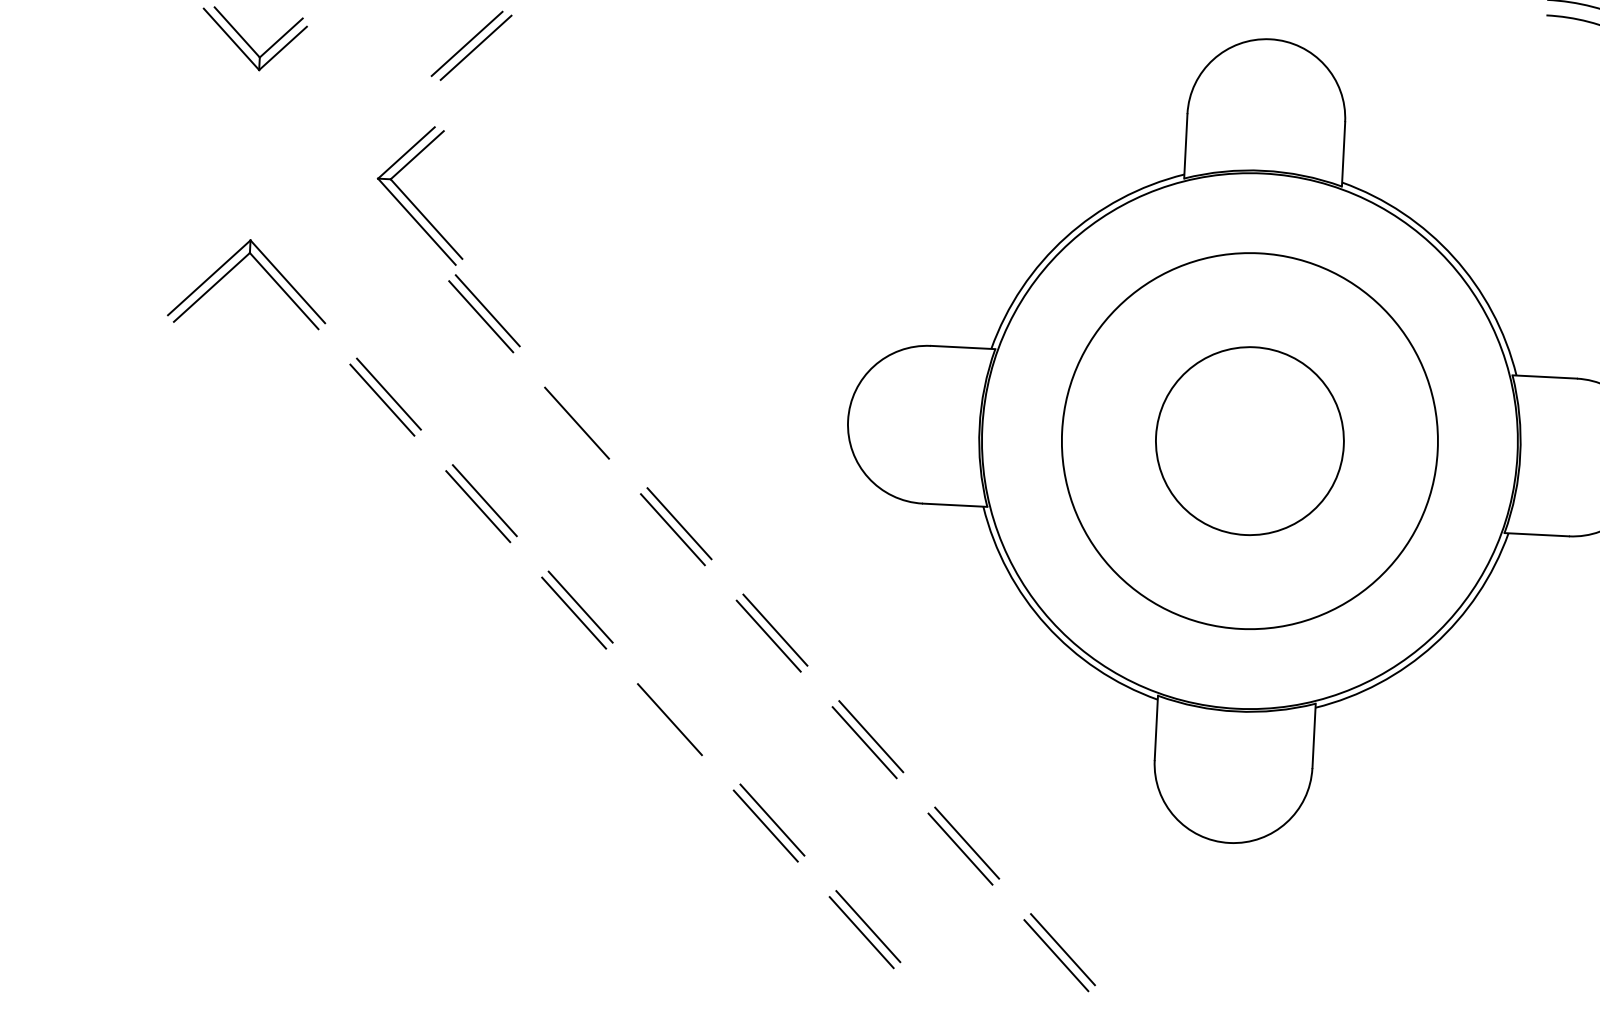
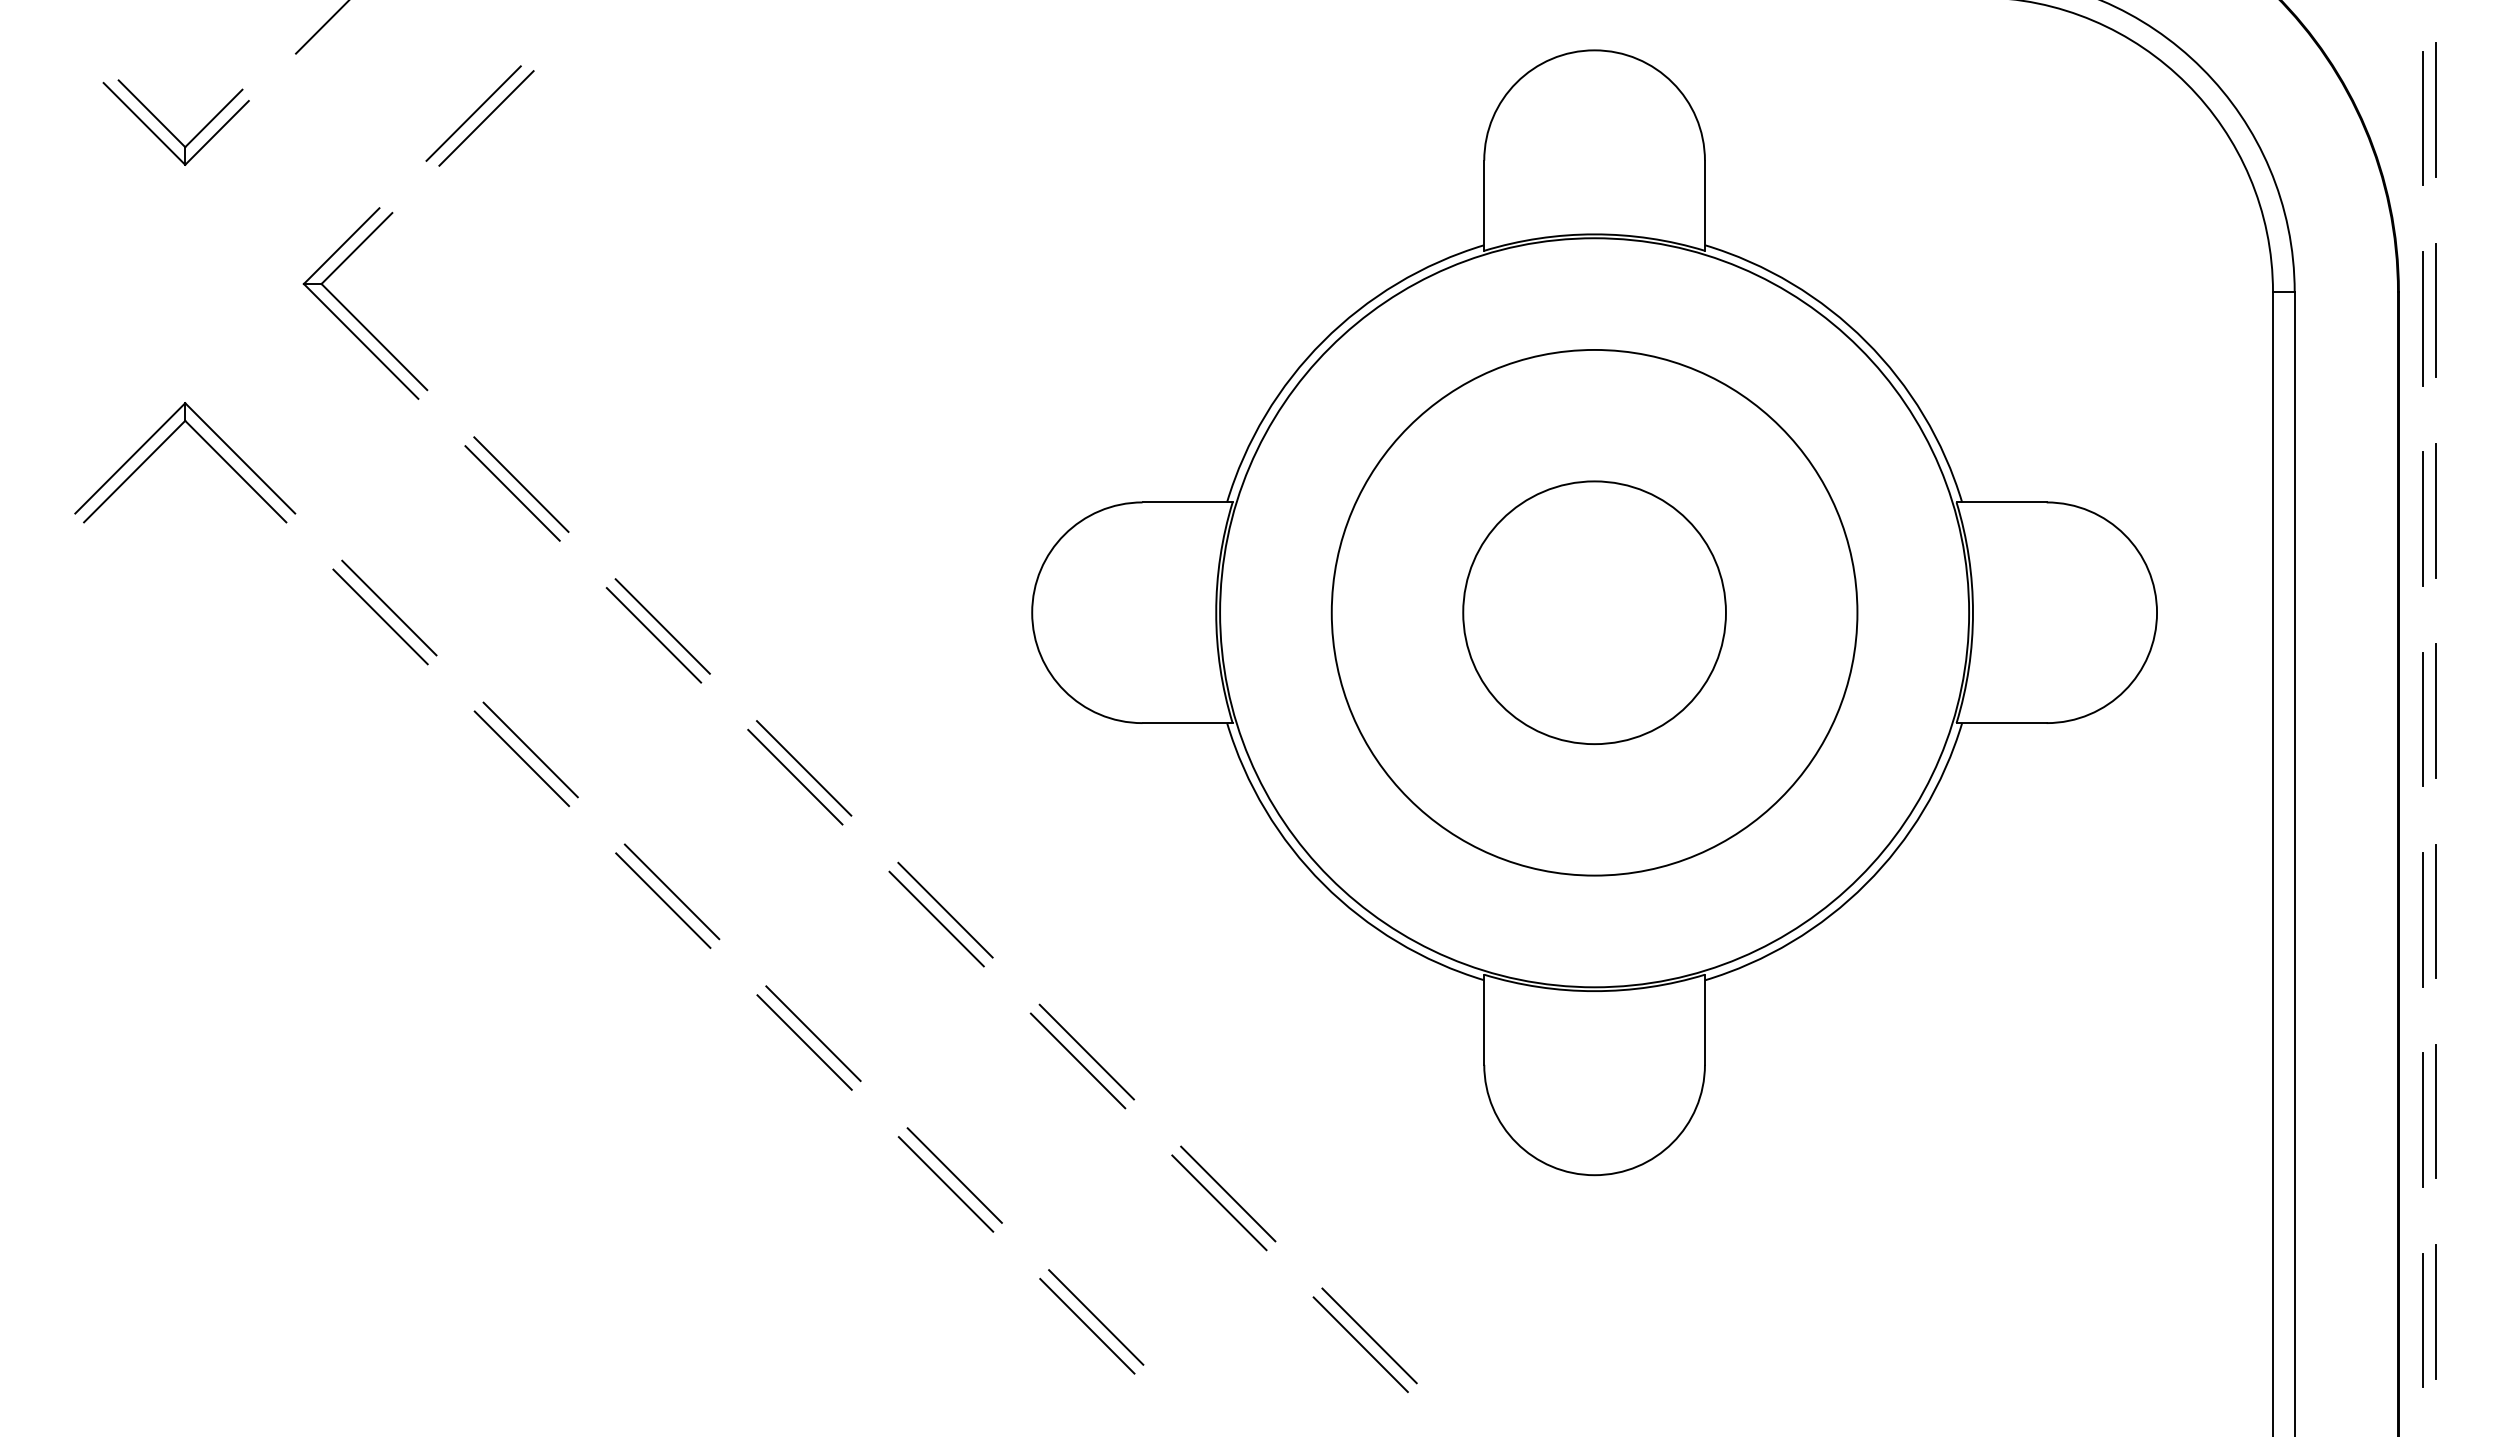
part: (412, 202) -> (353, 314), moved
line: (583, 417) -> (662, 626), added
line: (676, 713) -> (813, 1033), added

